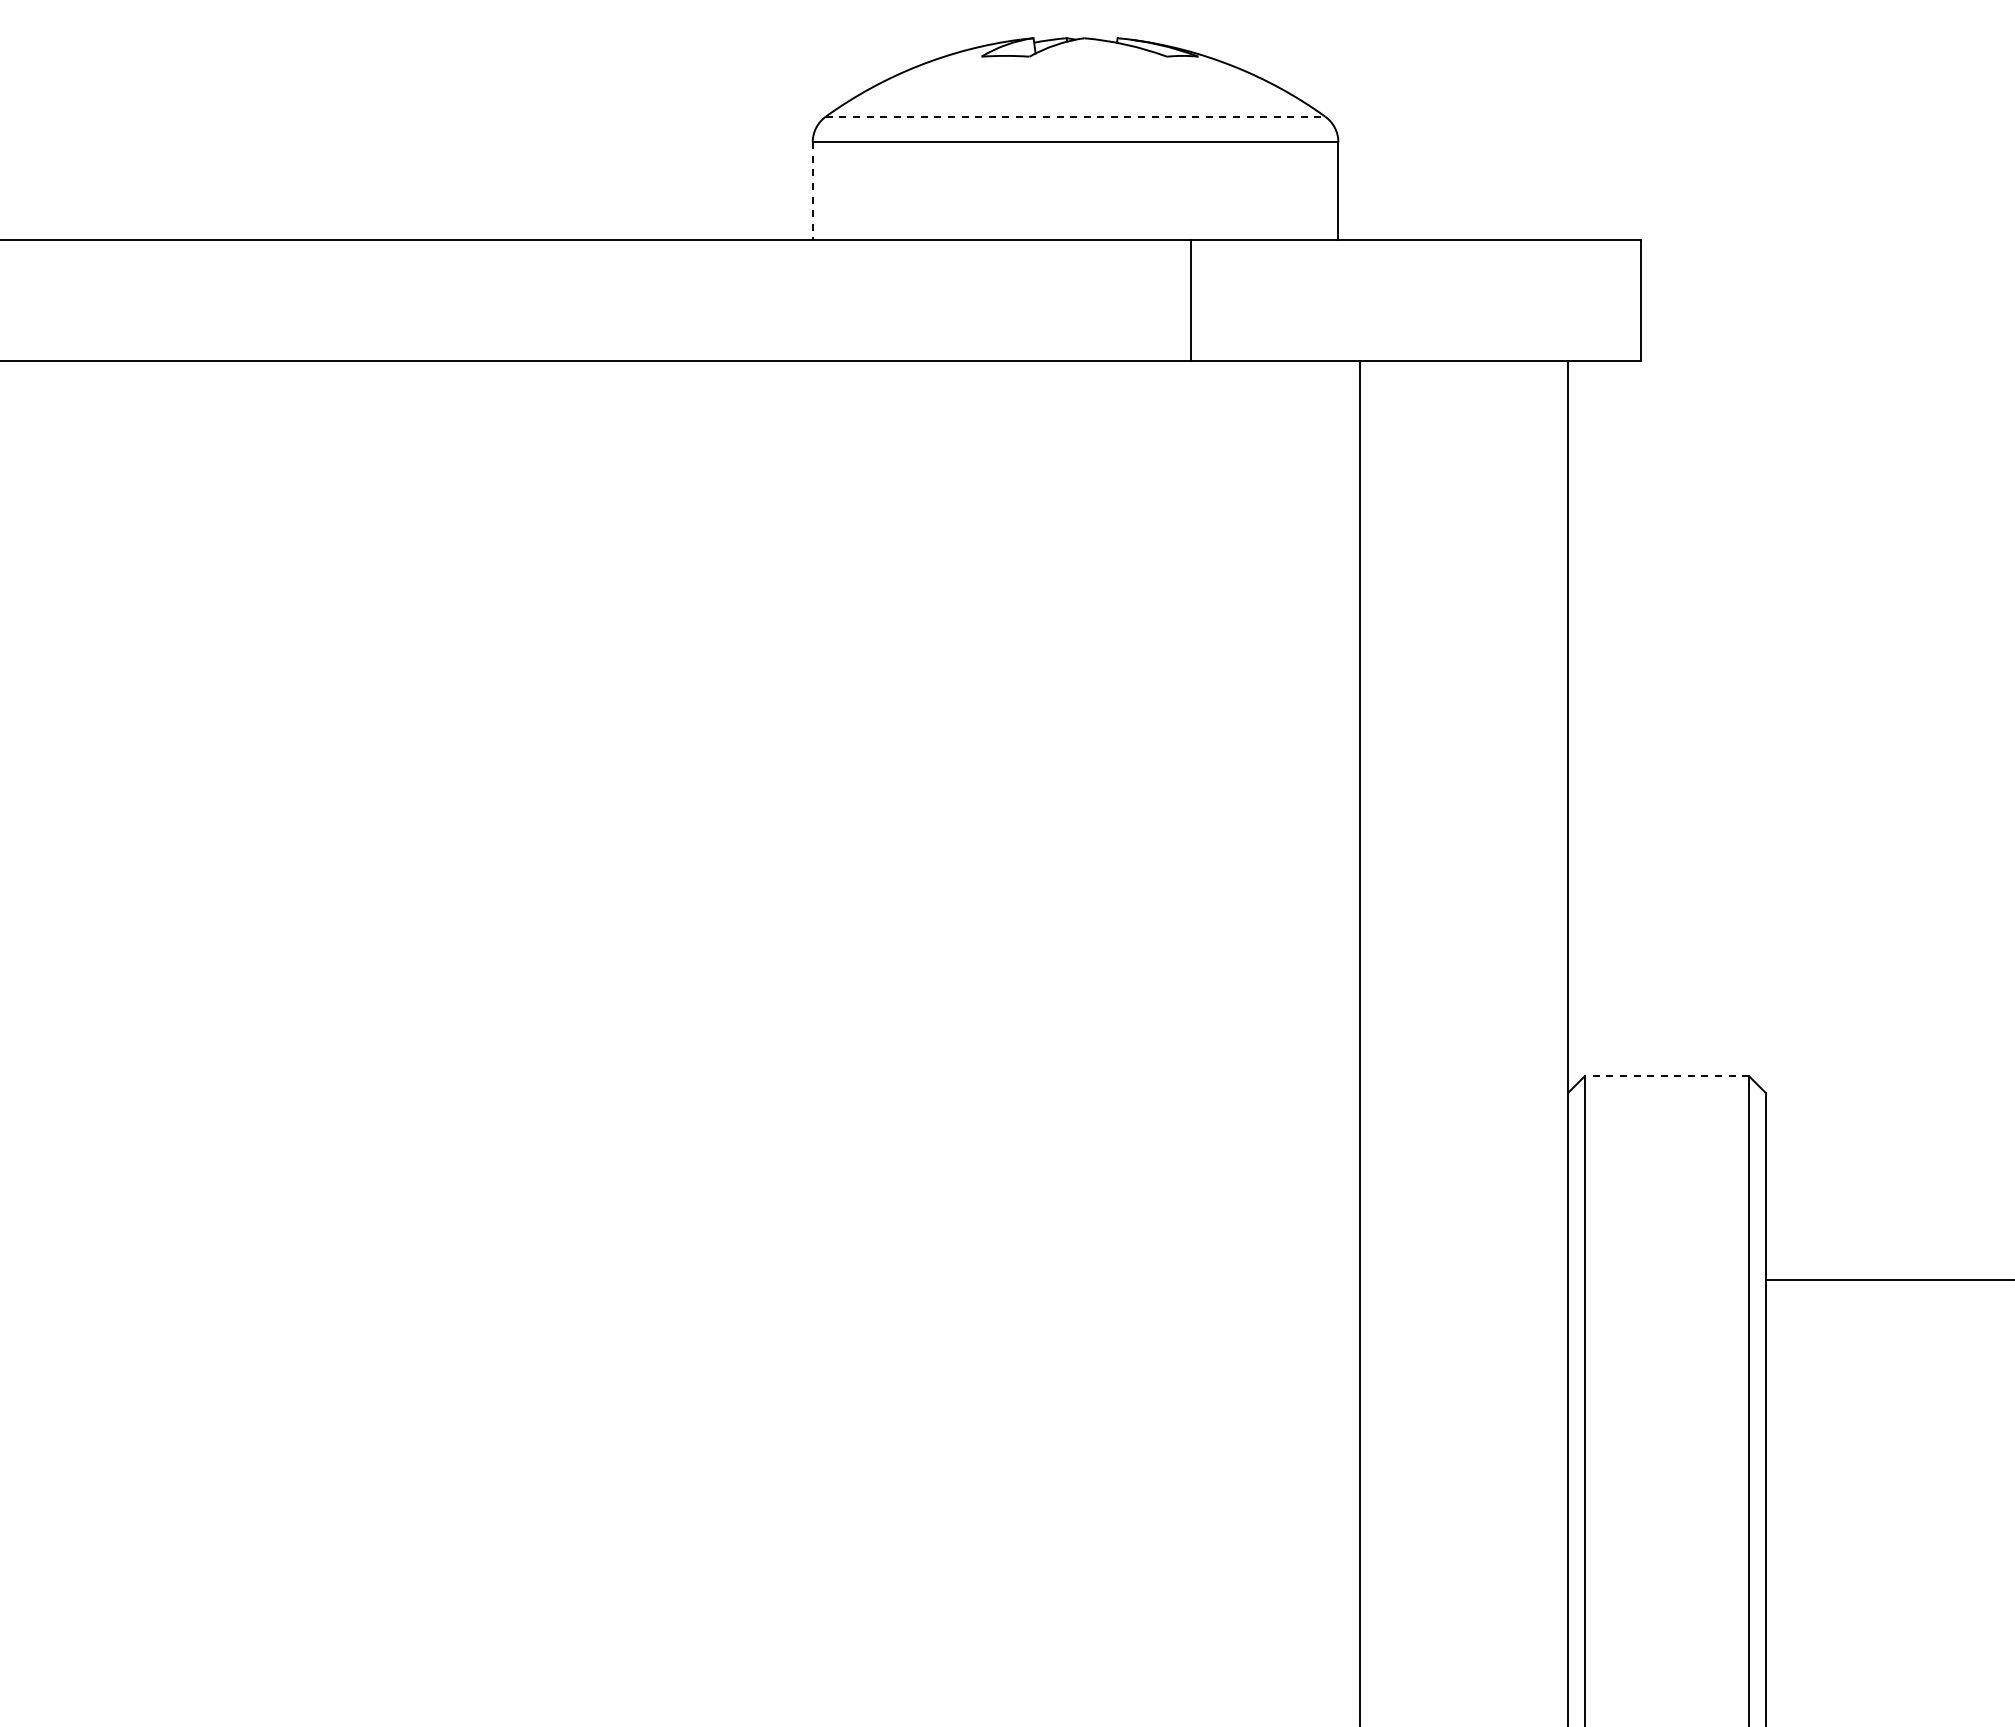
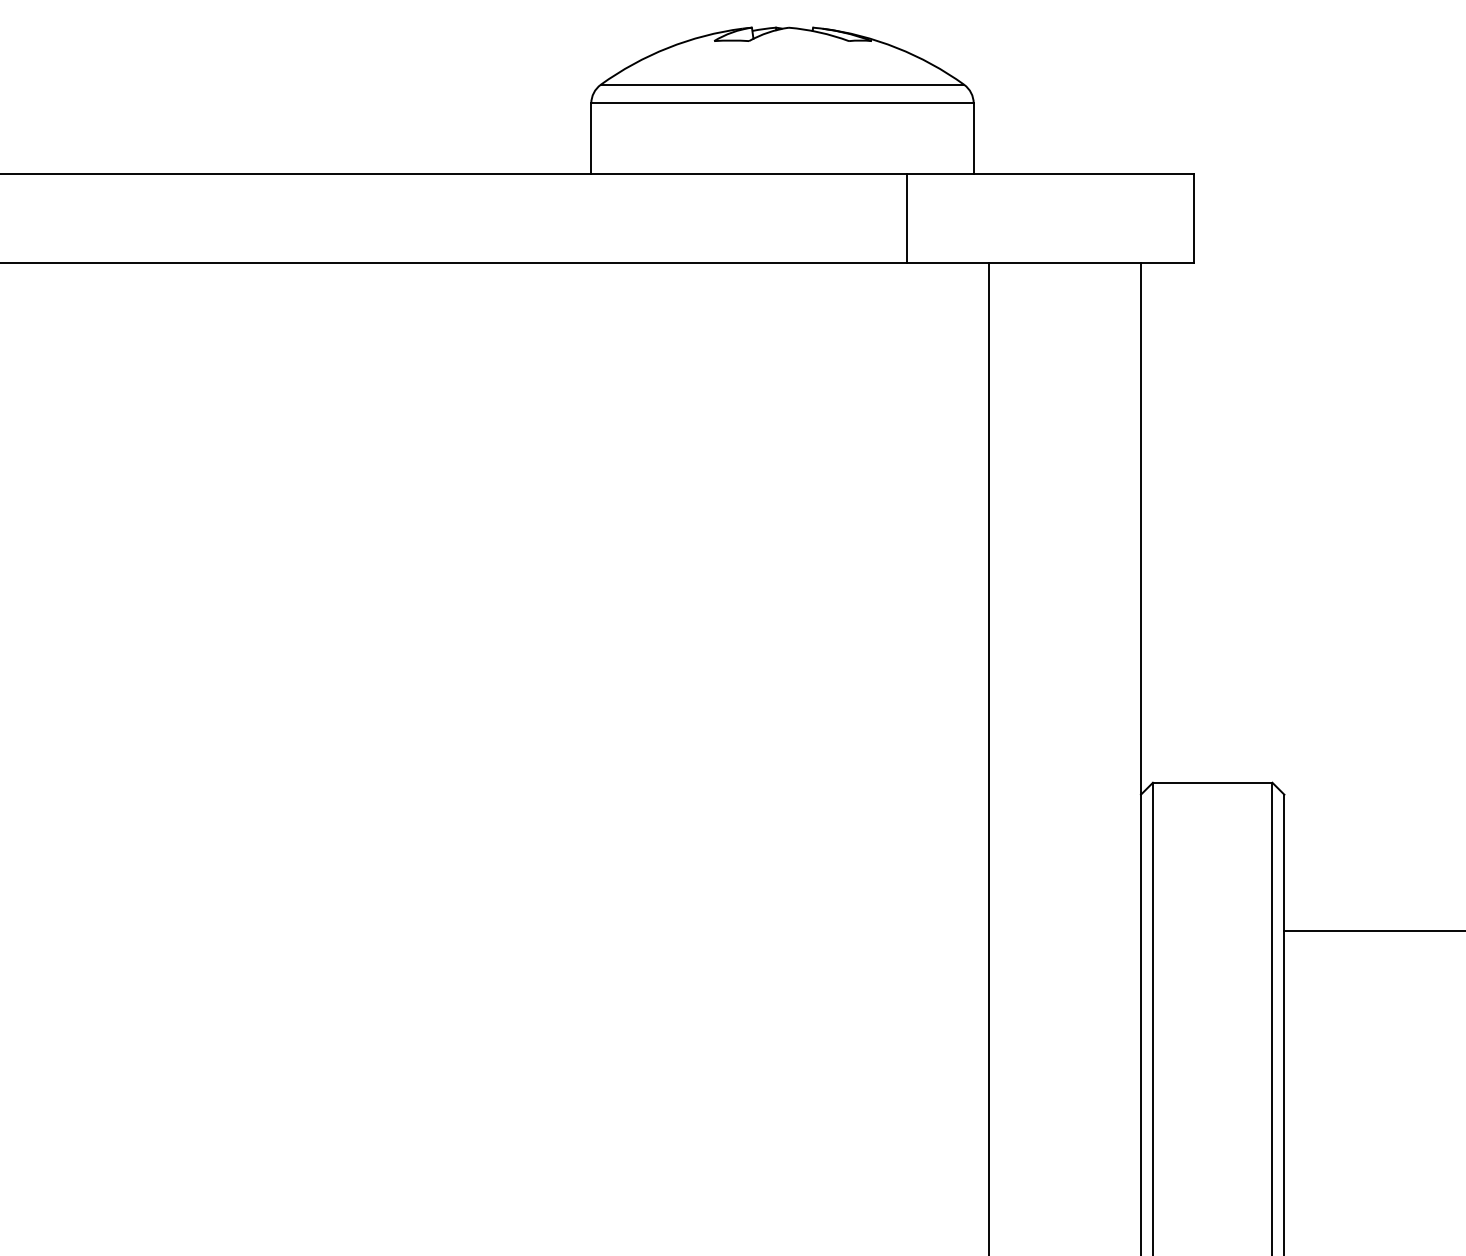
line: (1075, 116) -> (782, 84), dashed -> solid
line: (812, 191) -> (591, 139), dashed -> solid
line: (1191, 300) -> (906, 218), moved
line: (1666, 1076) -> (1212, 782), dashed -> solid

